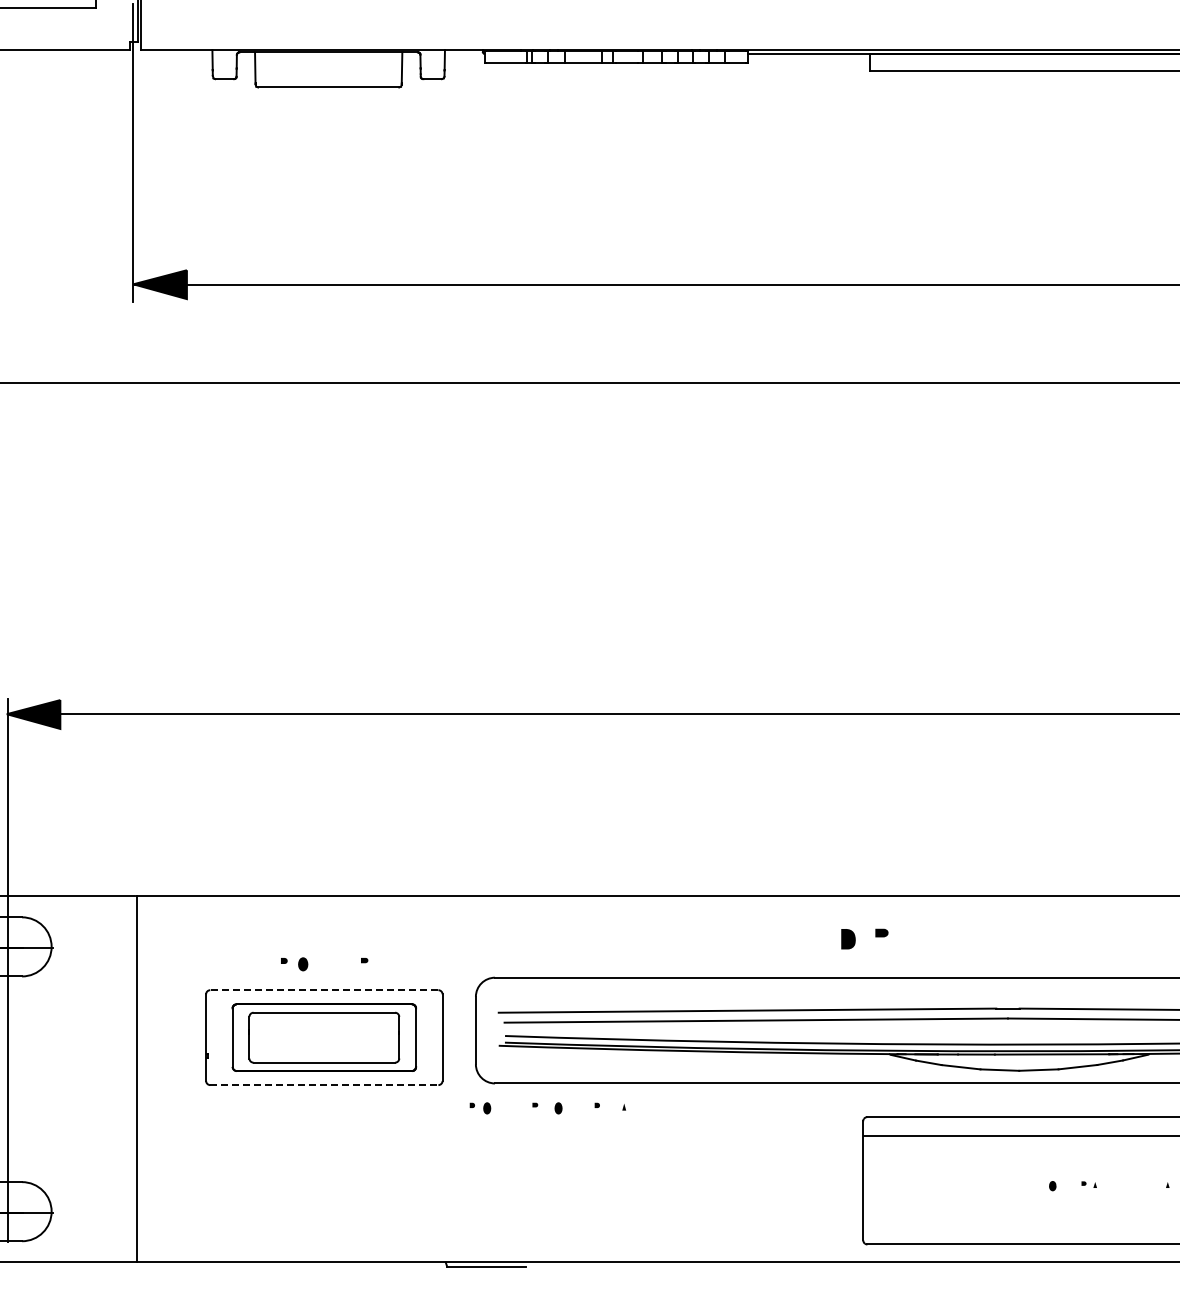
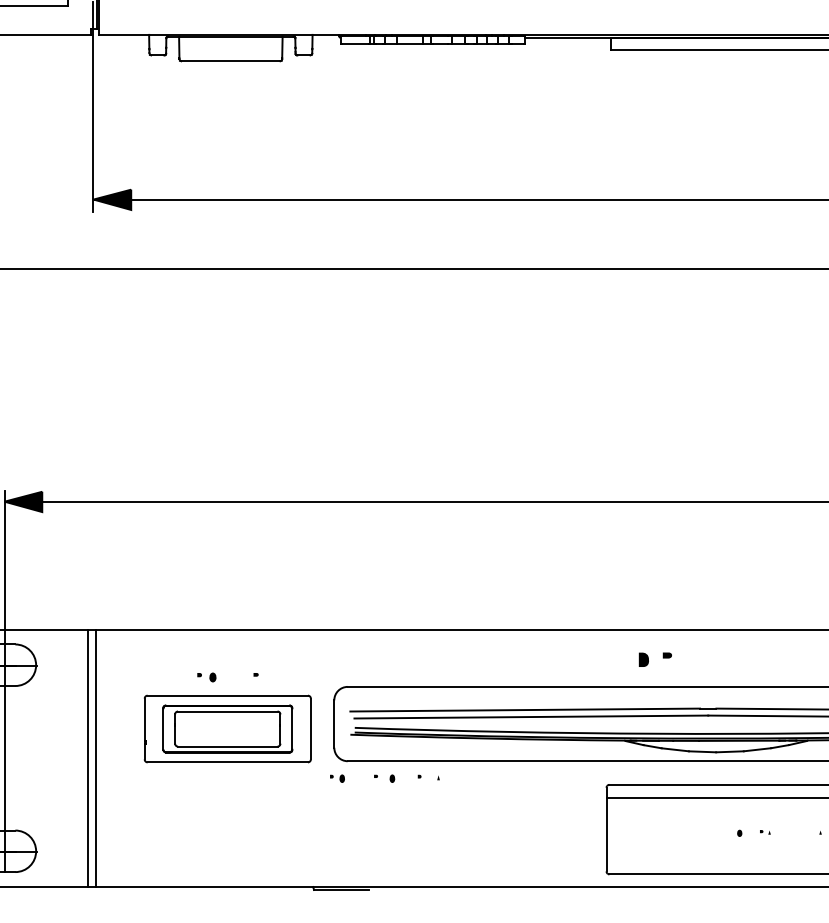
part: (855, 938) -> (648, 659), moved
line: (323, 990) -> (227, 695), dashed -> solid
line: (125, 1079) -> (88, 758), added
line: (324, 1085) -> (227, 762), dashed -> solid

